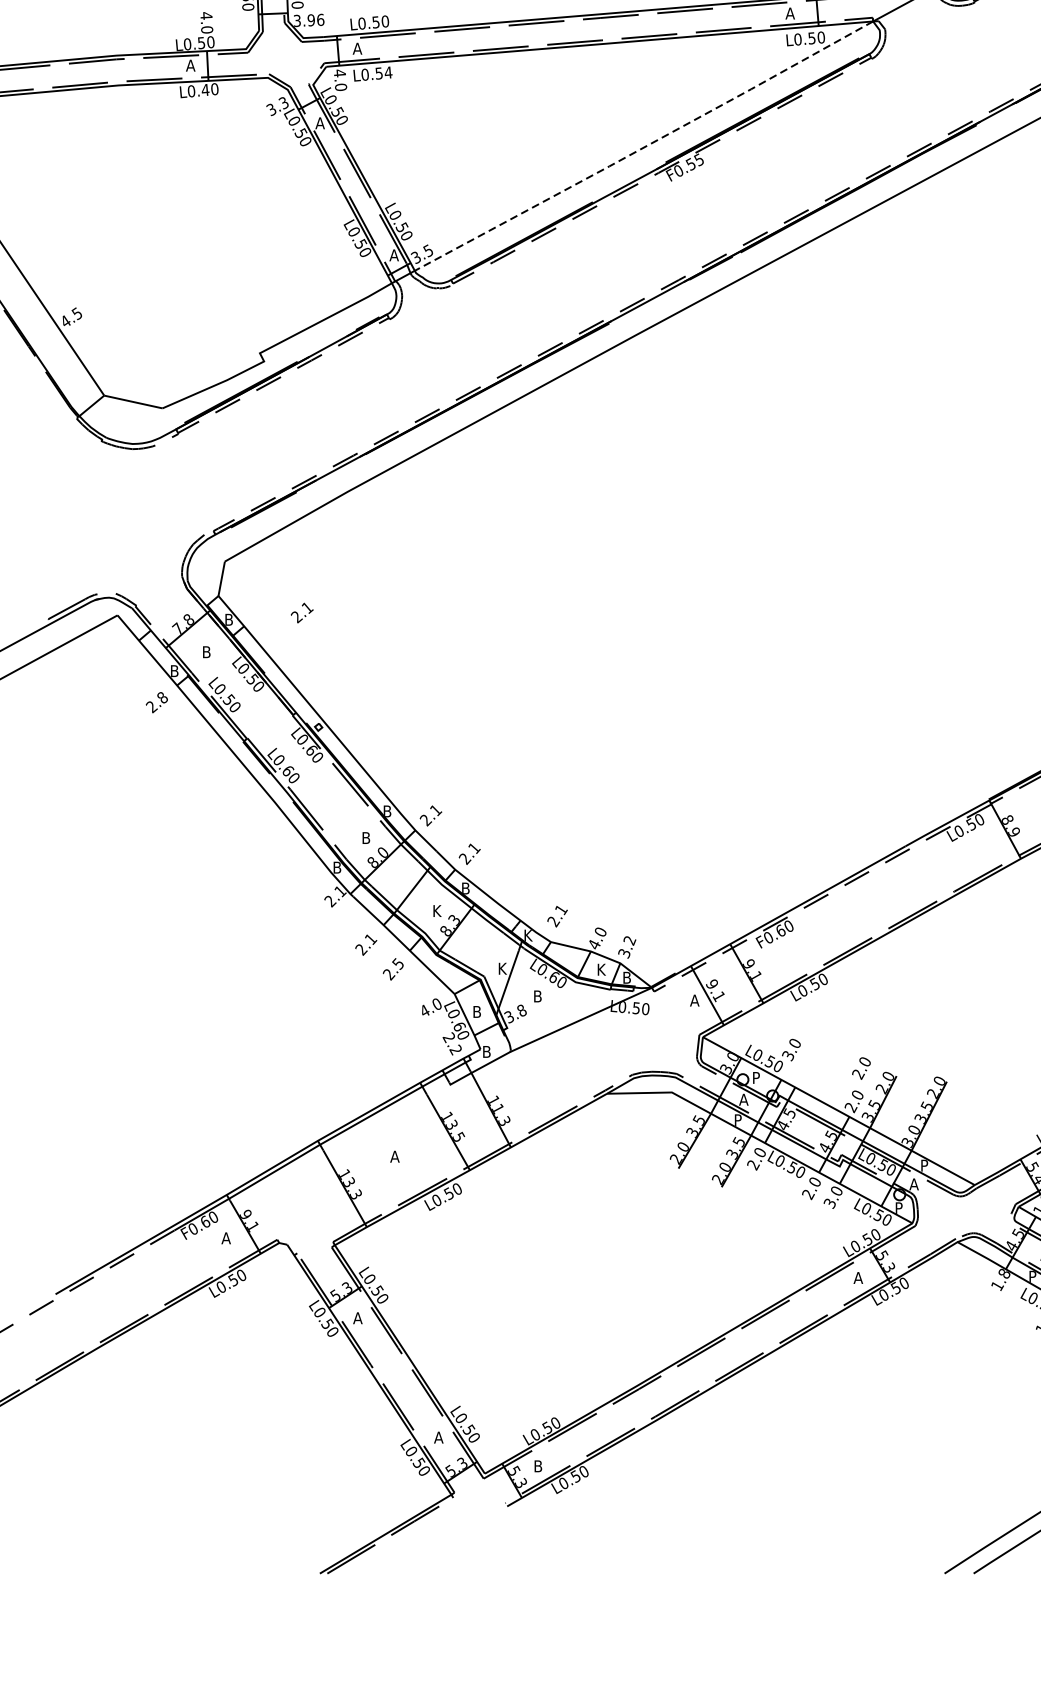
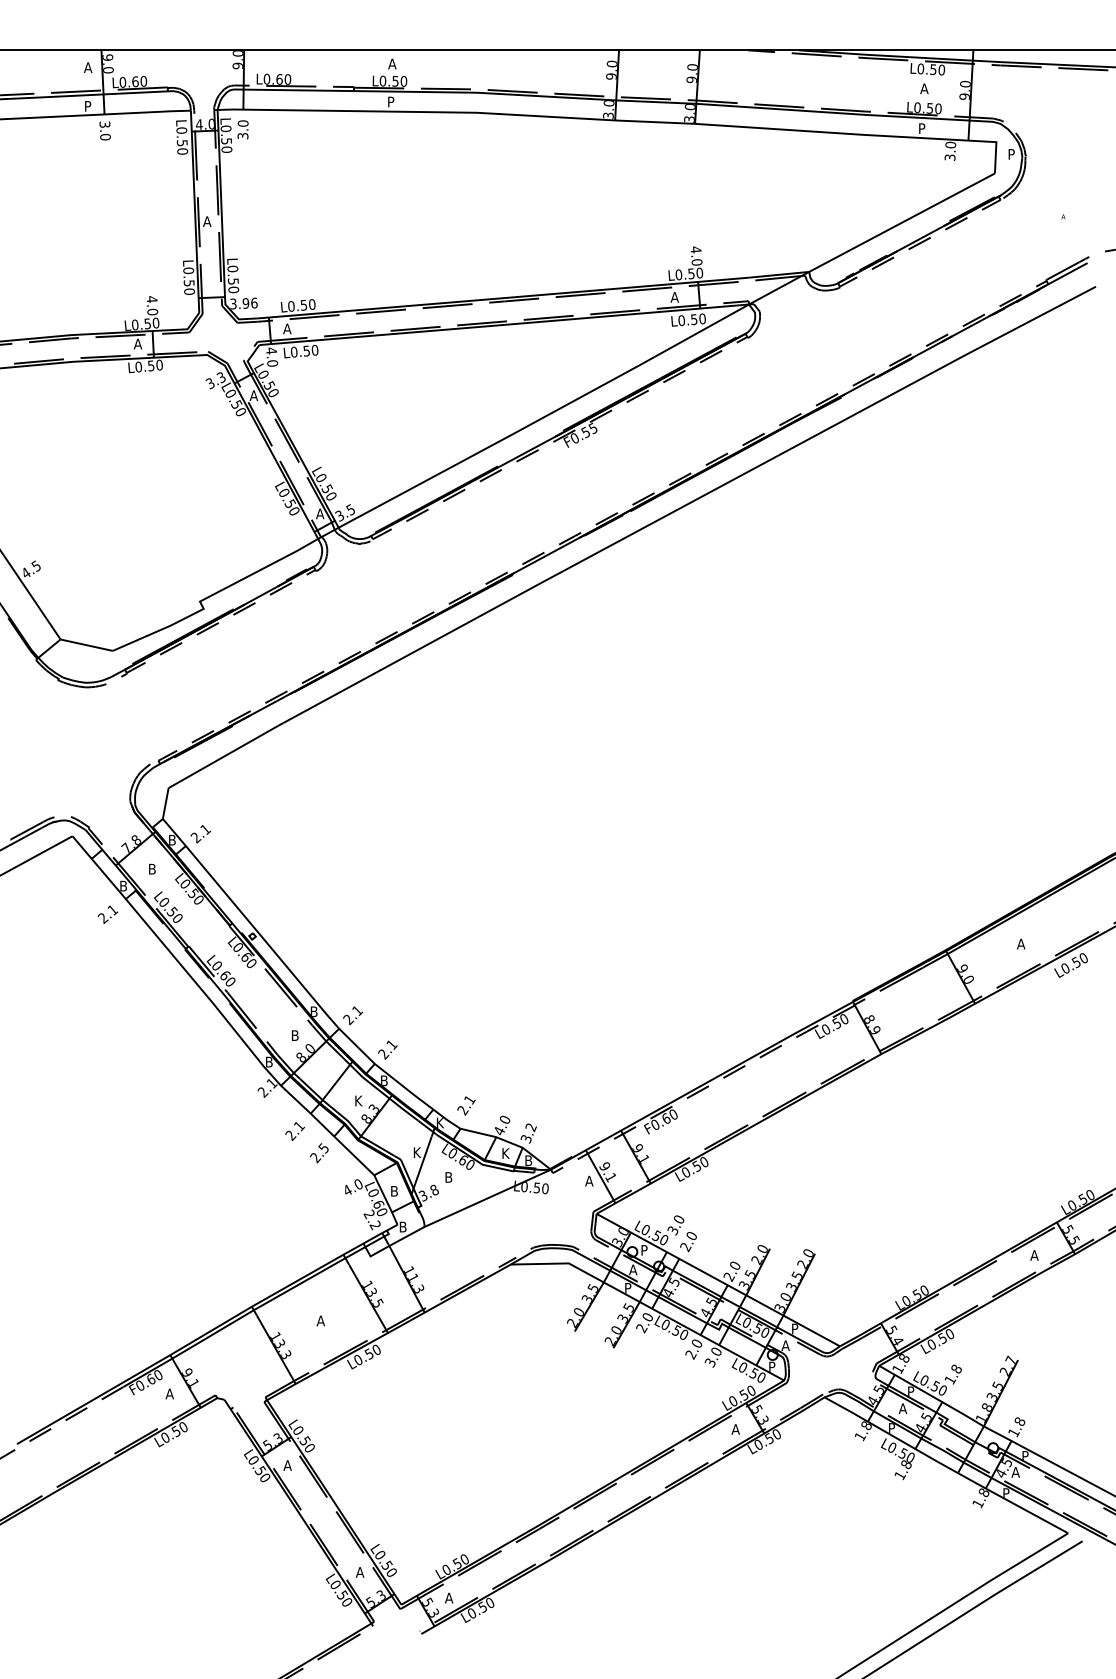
text: (387, 71) -> (314, 349), L0.54 -> L0.50
text: (205, 89) -> (151, 365), L0.40 -> L0.50
line: (644, 147) -> (544, 417), dashed -> solid
text: (301, 613) -> (200, 834), moved
text: (163, 698) -> (113, 910), 2.8 -> 2.1
text: (861, 1069) -> (688, 1242), moved
text: (537, 1465) -> (448, 1597), B -> A

